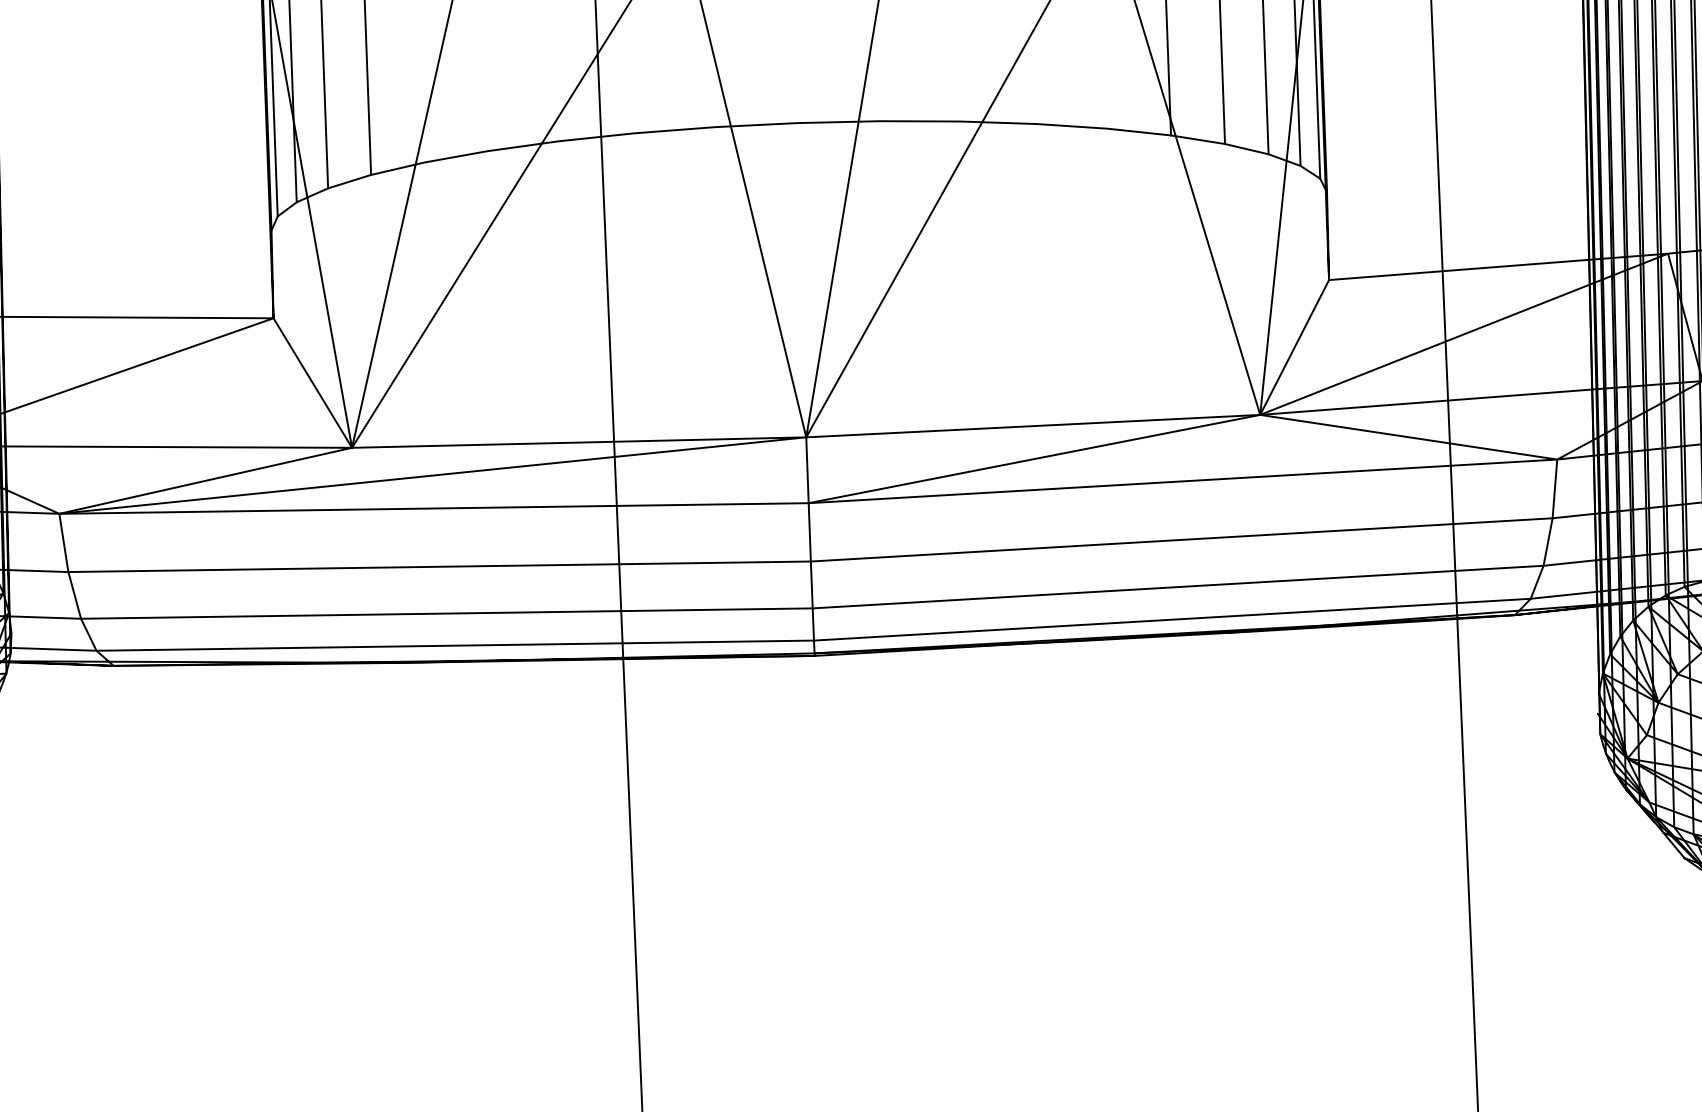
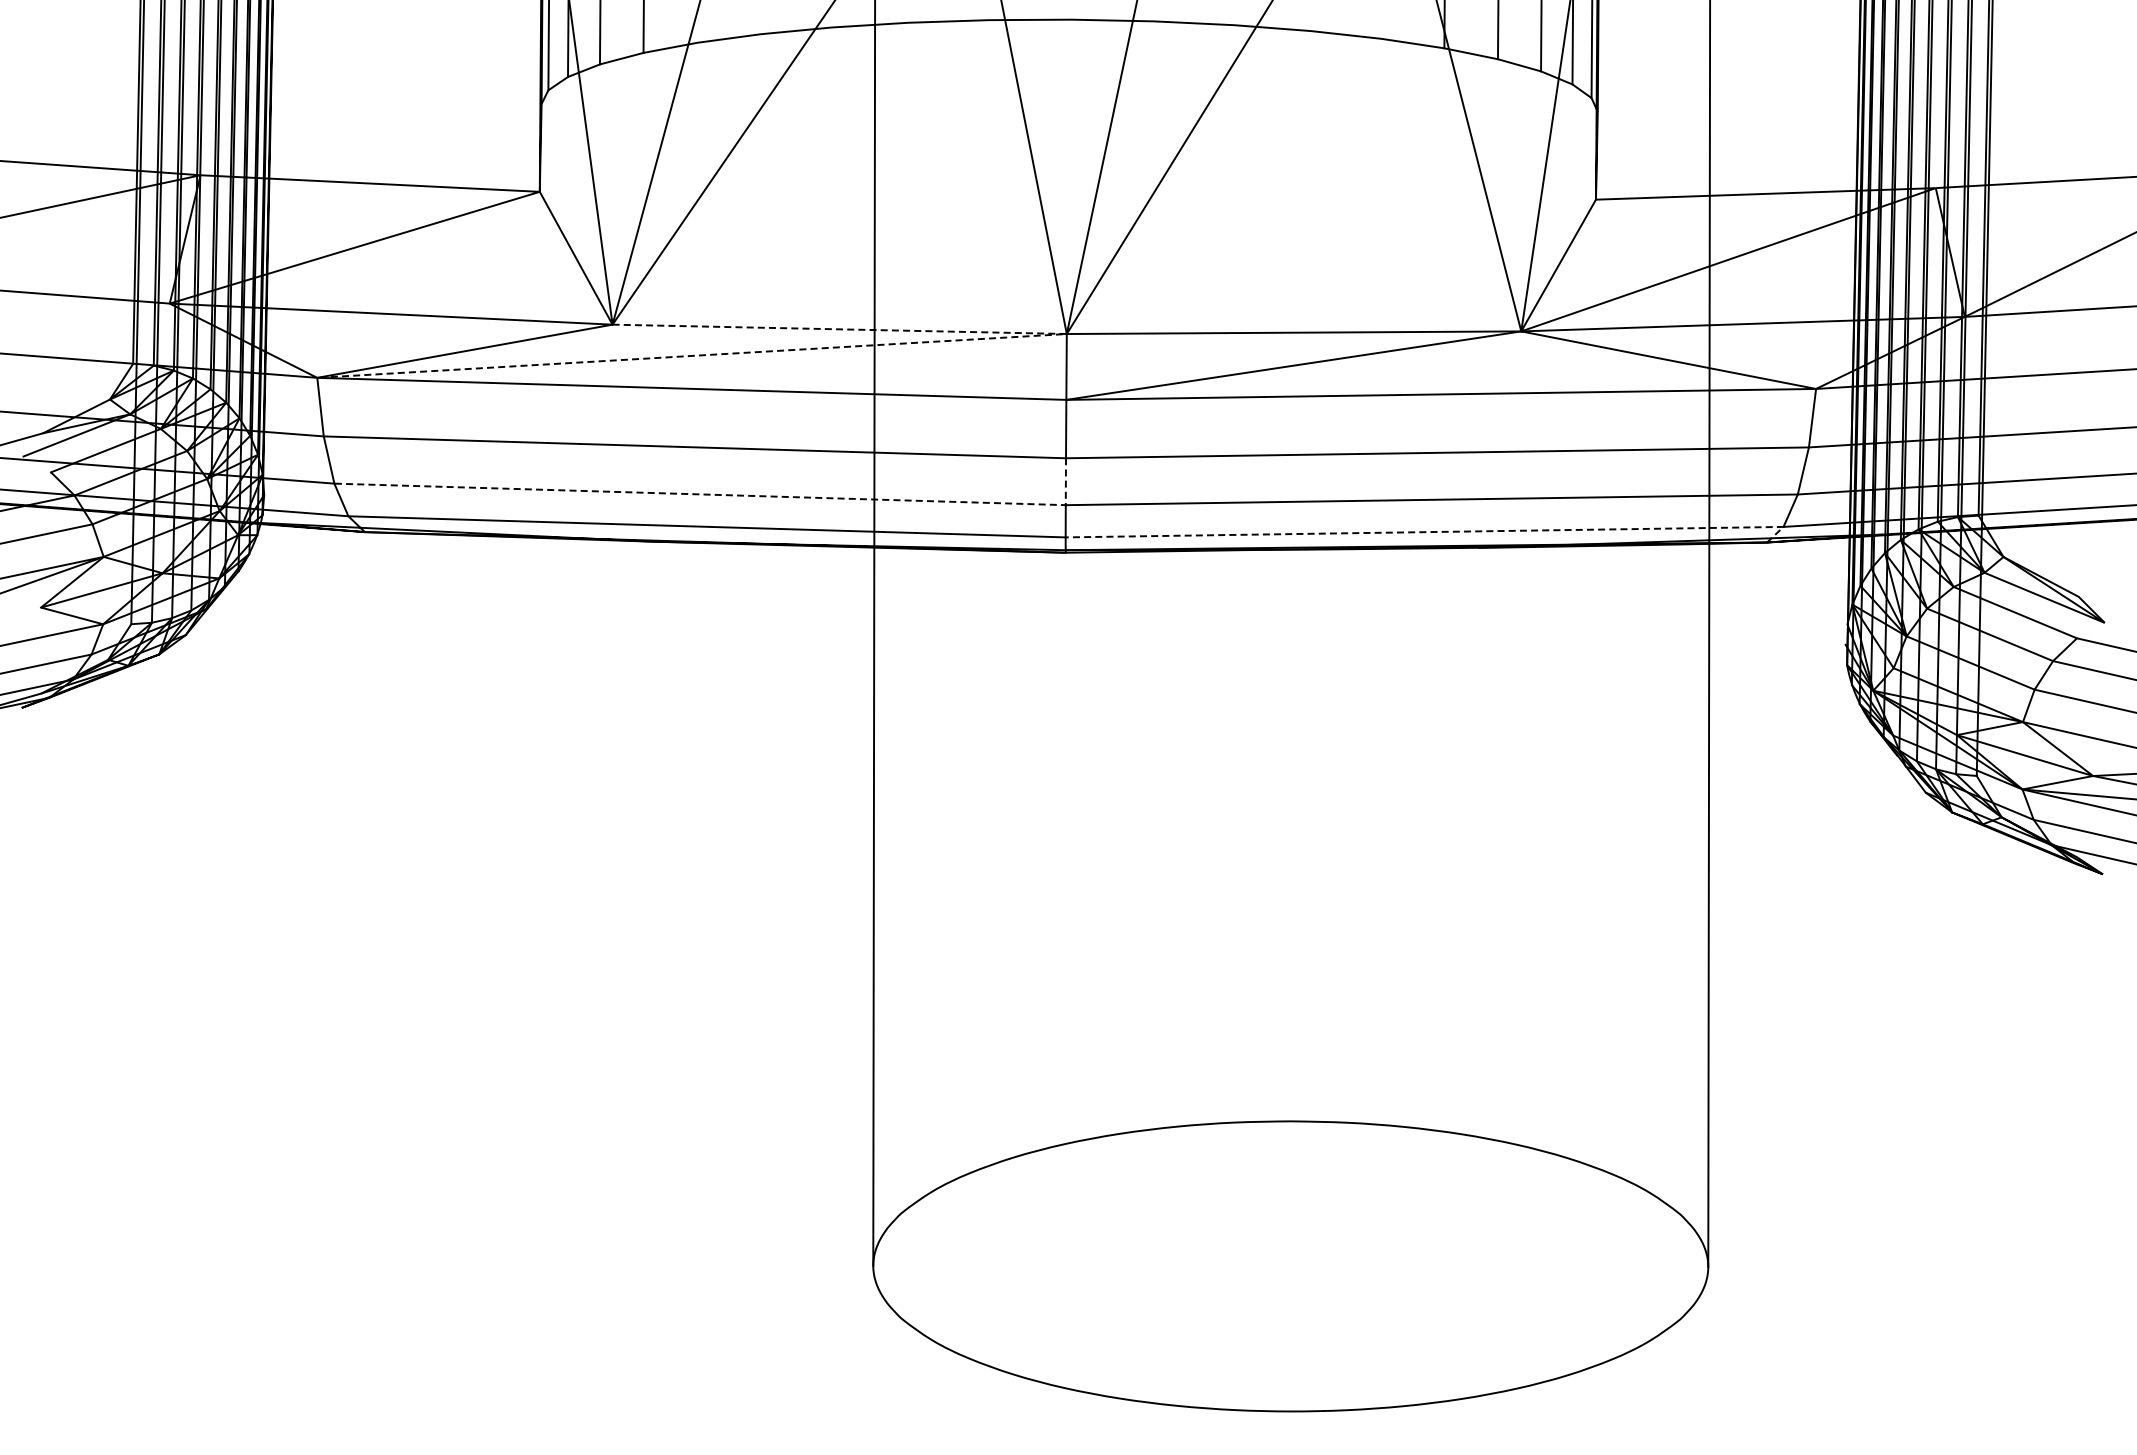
line: (659, 452) -> (919, 342), solid -> dashed
line: (471, 613) -> (724, 495), solid -> dashed
line: (1184, 618) -> (1436, 531), solid -> dashed

